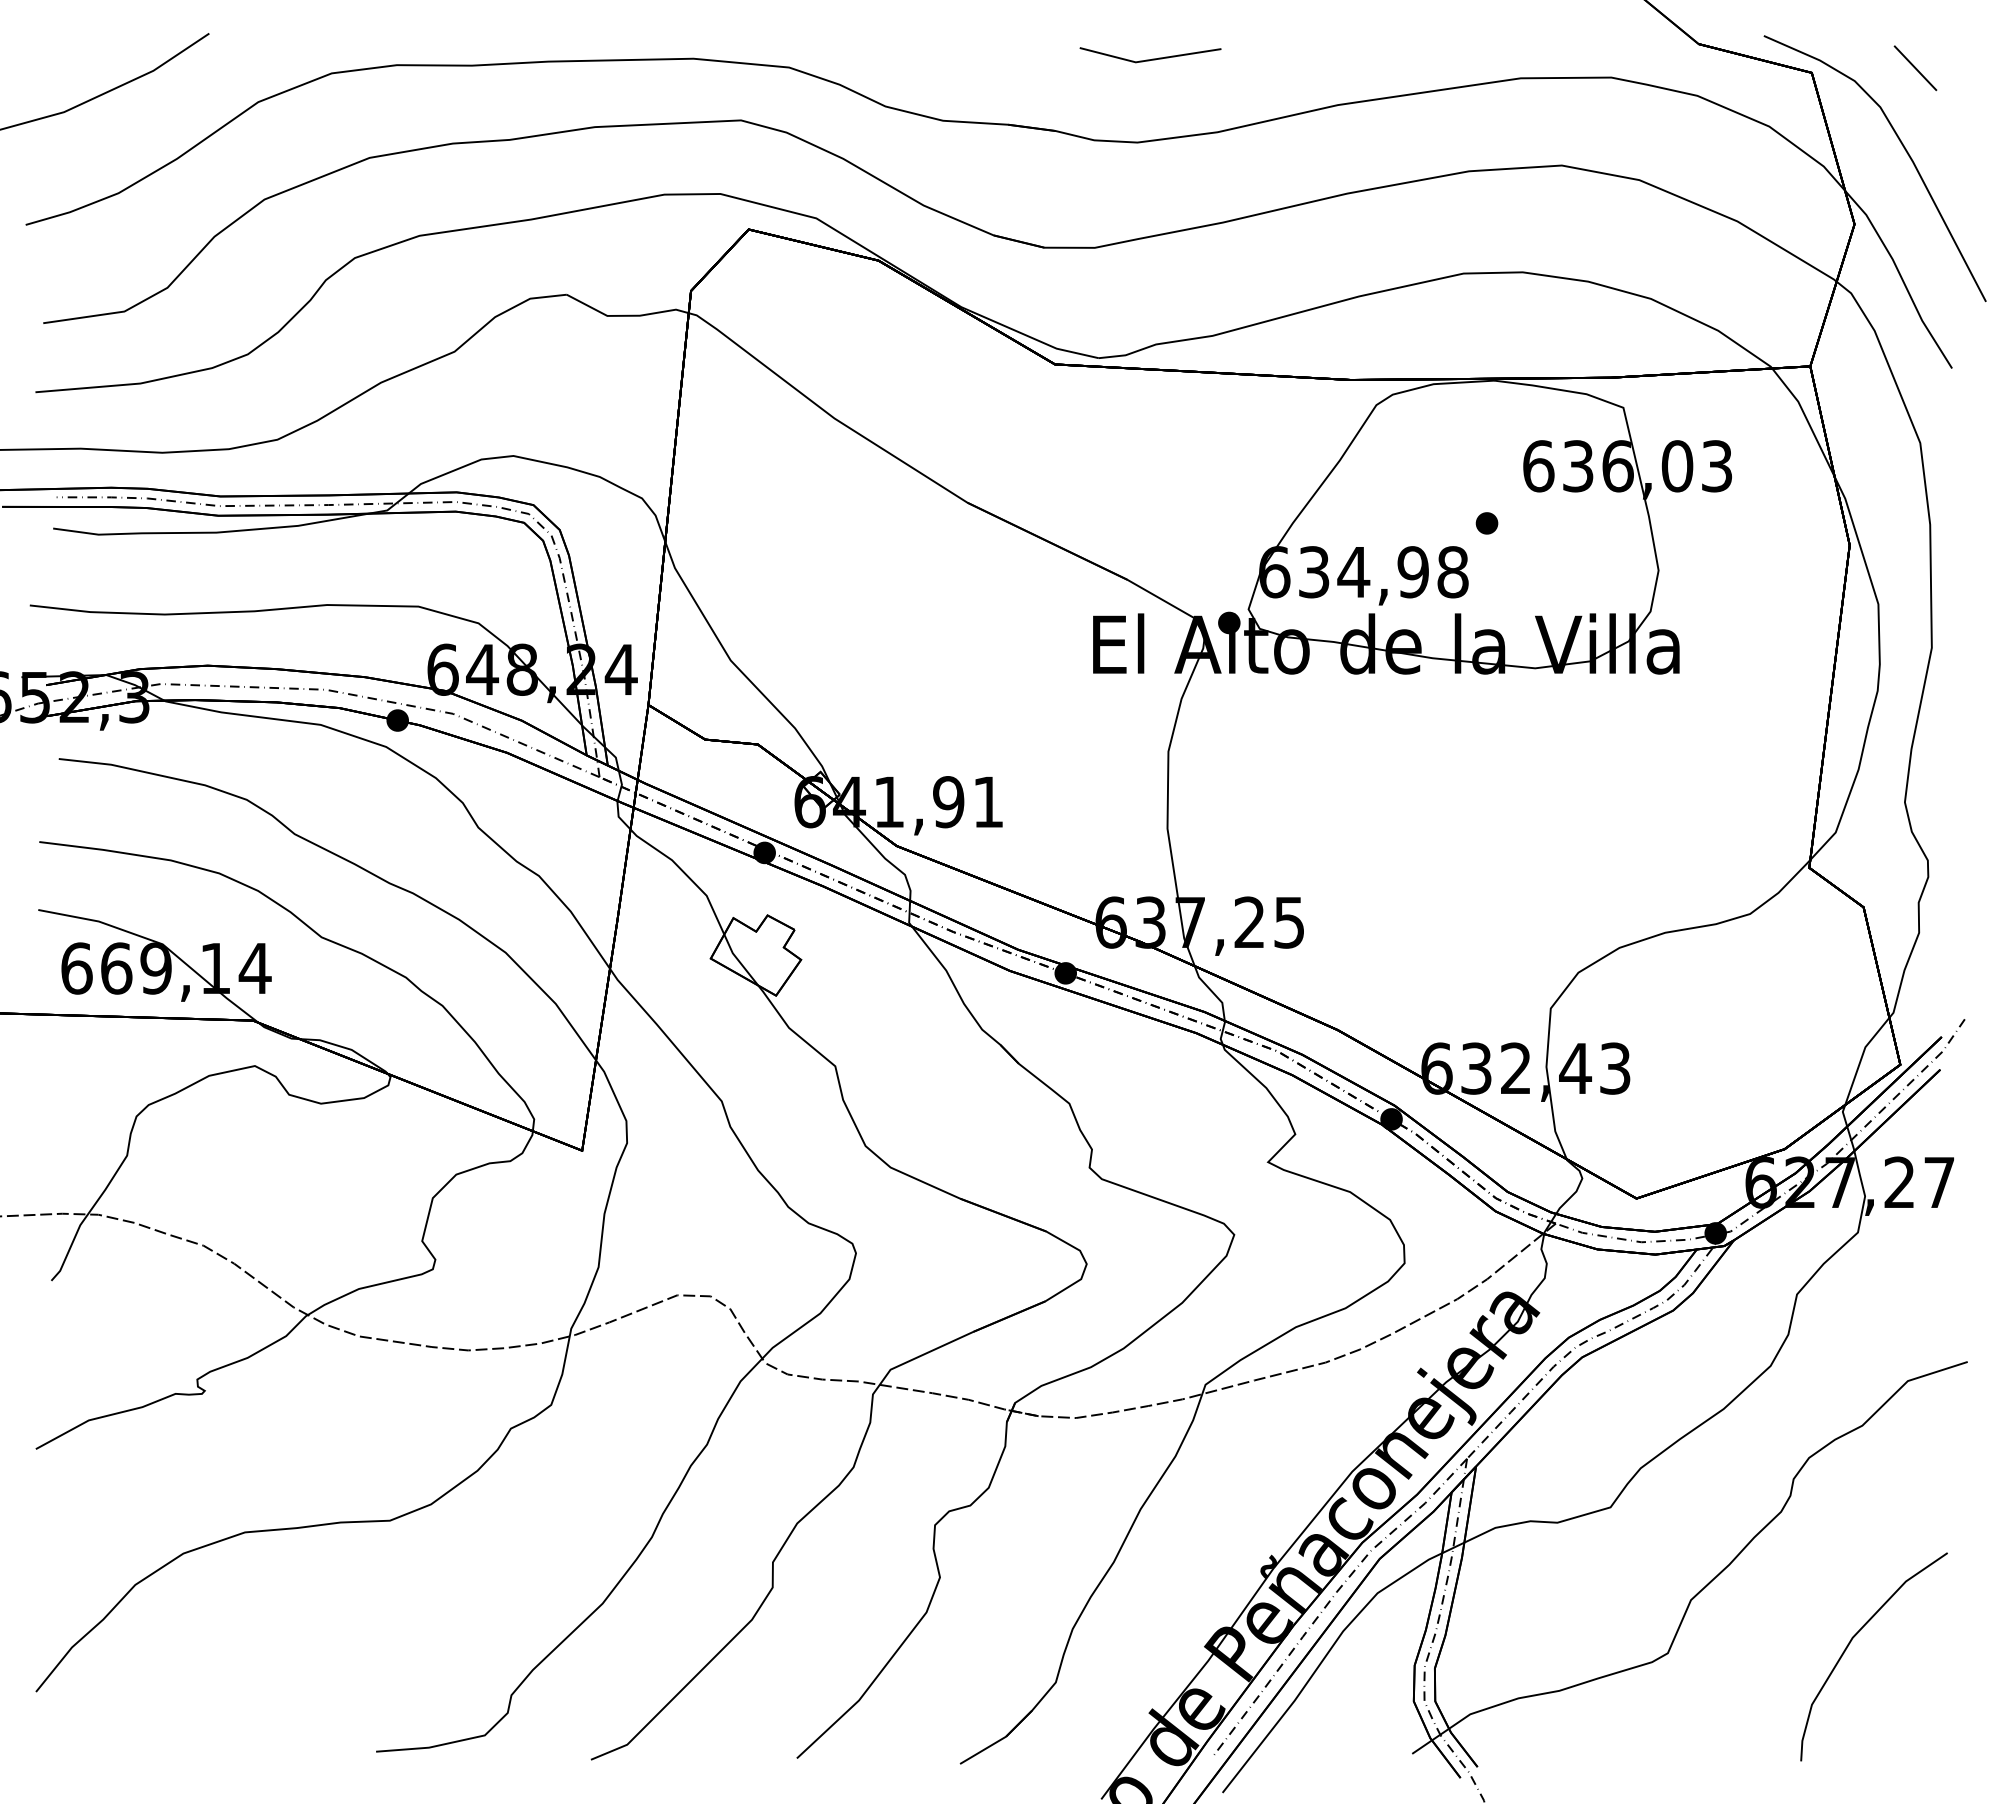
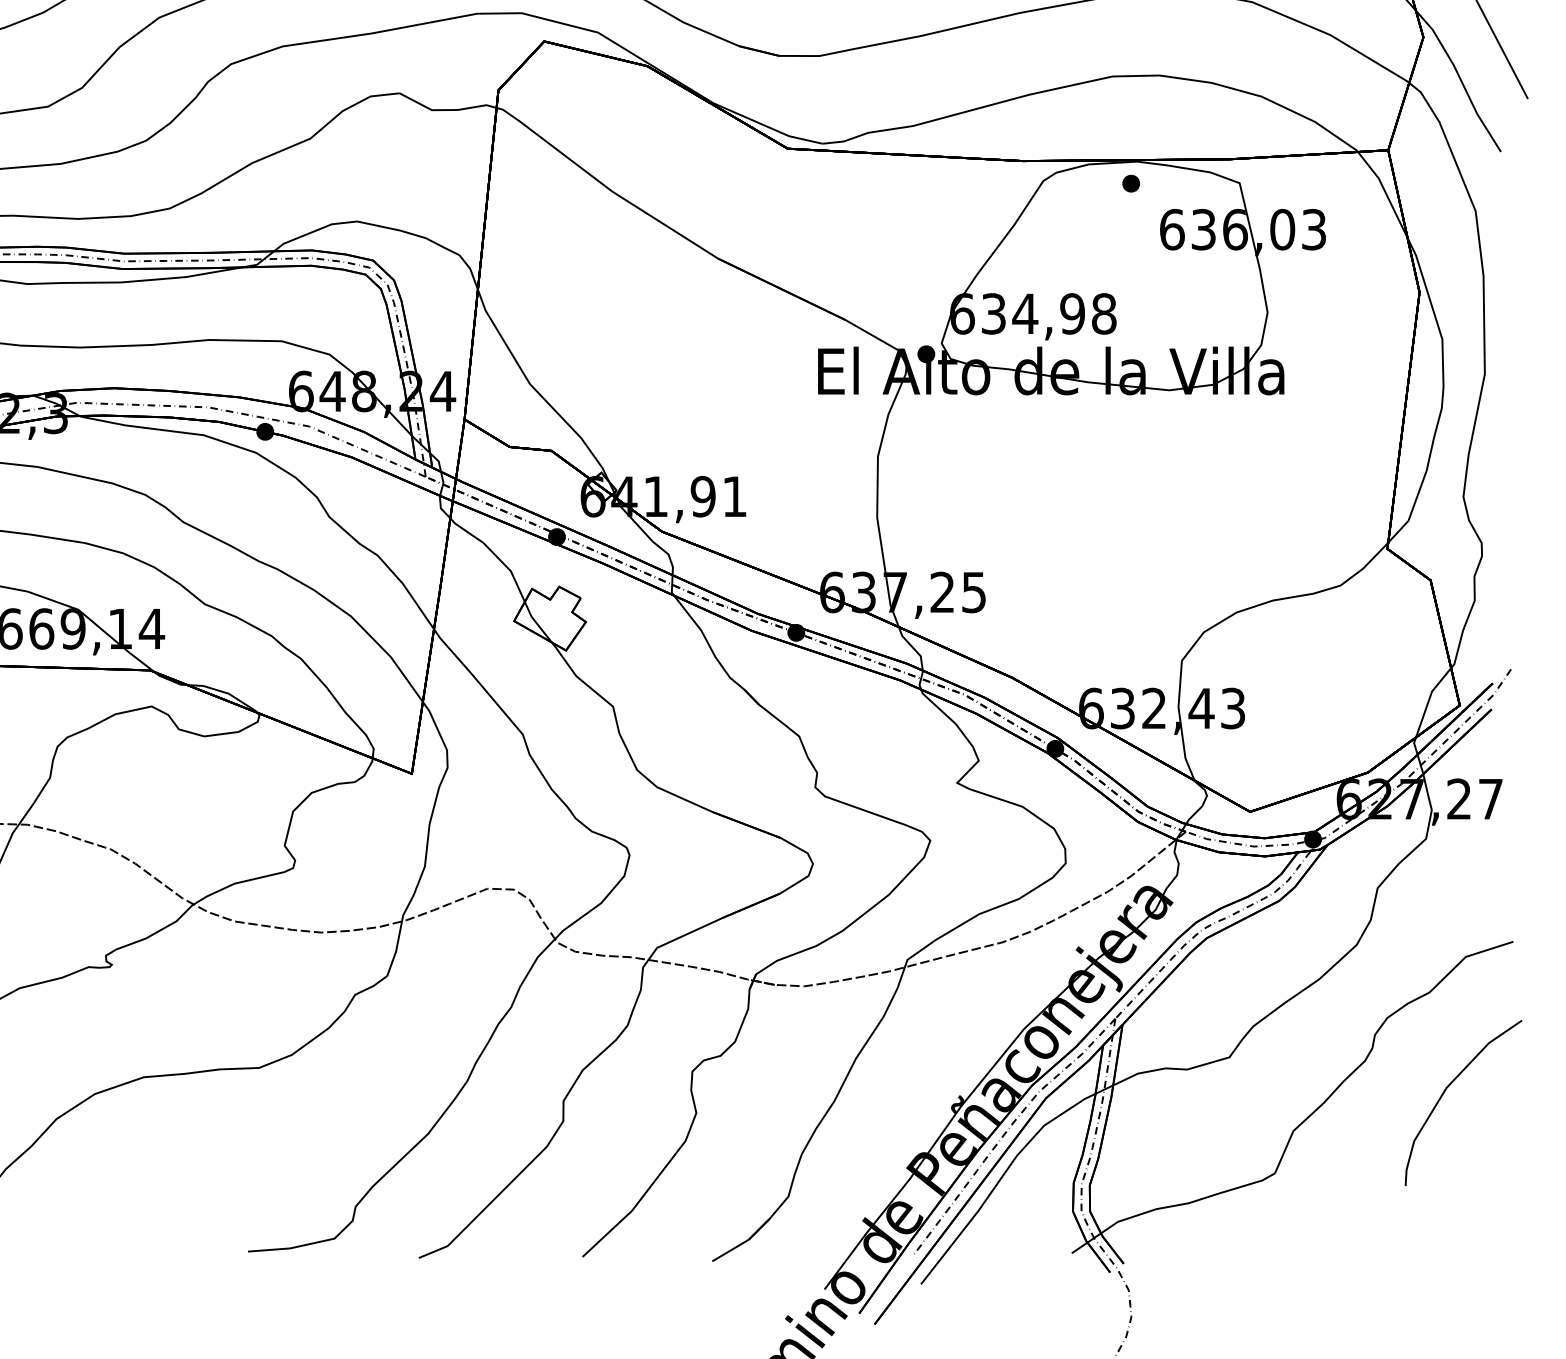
part: (1486, 523) -> (1130, 183), moved
curve: (1852, 1640) -> (1446, 1090), moved

